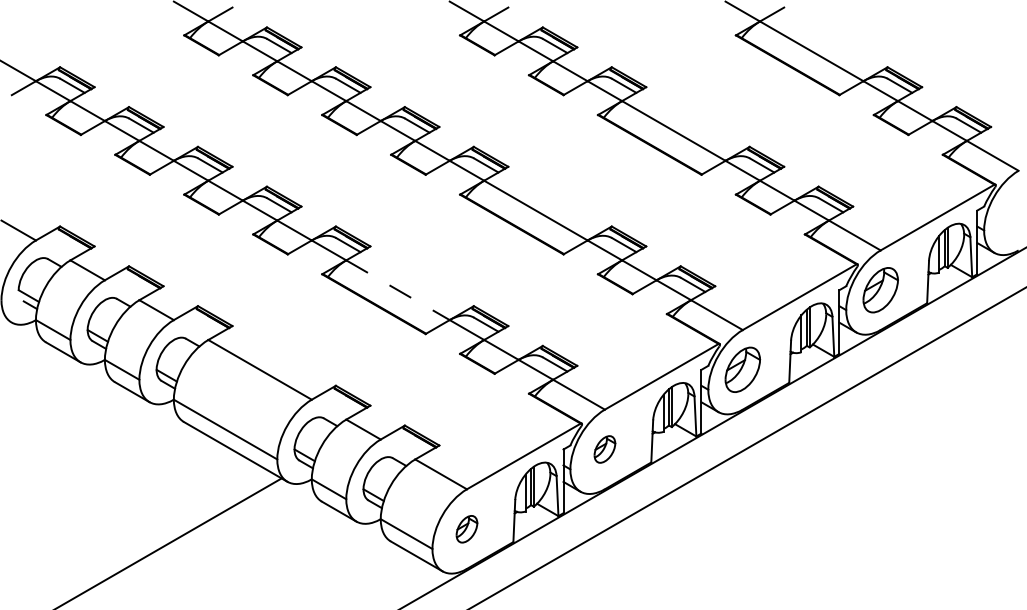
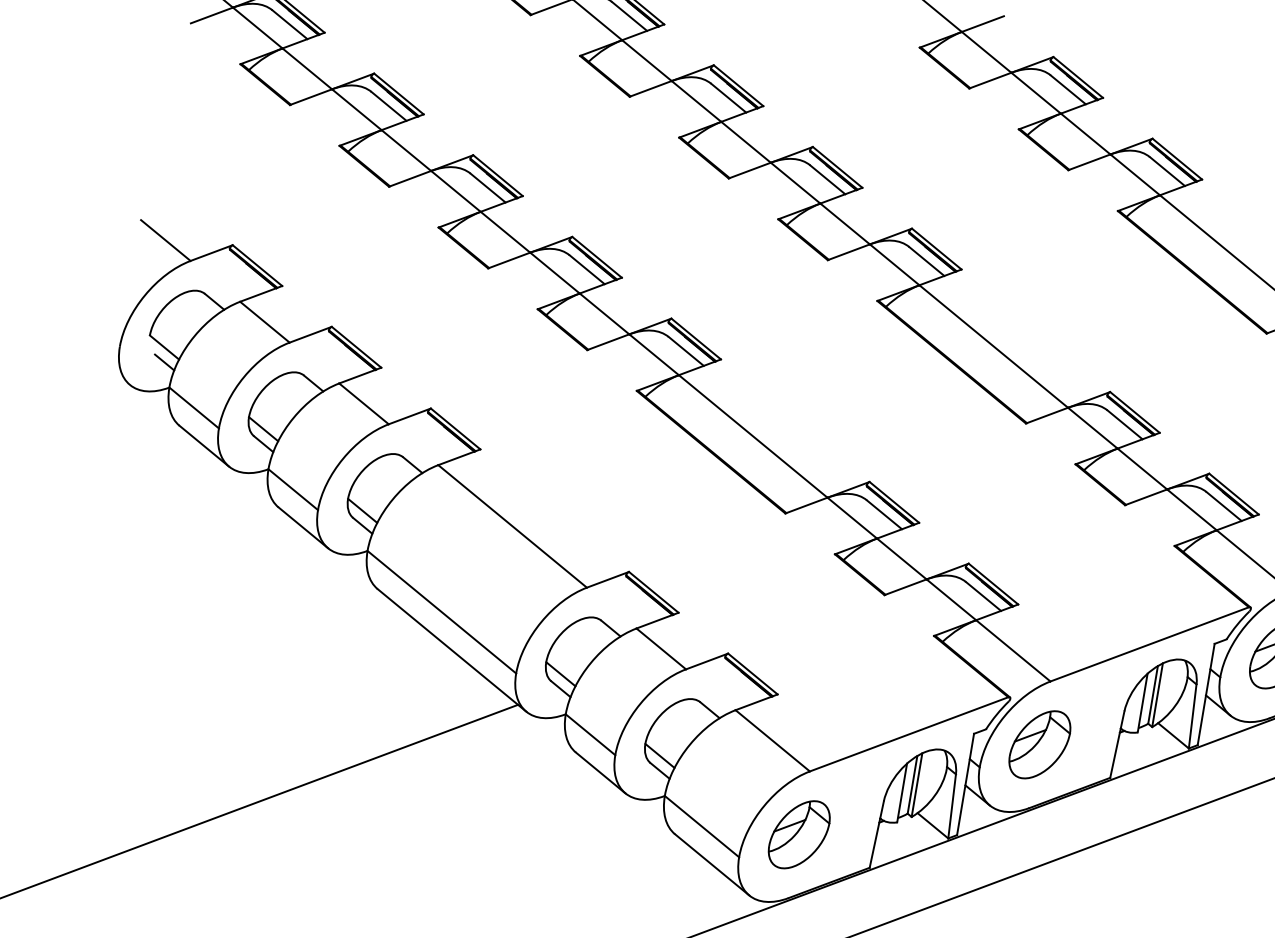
line: (398, 290) -> (753, 437), dashed -> solid
part: (604, 449) -> (1039, 744), size x1.67
part: (466, 529) -> (798, 835), size x1.67

